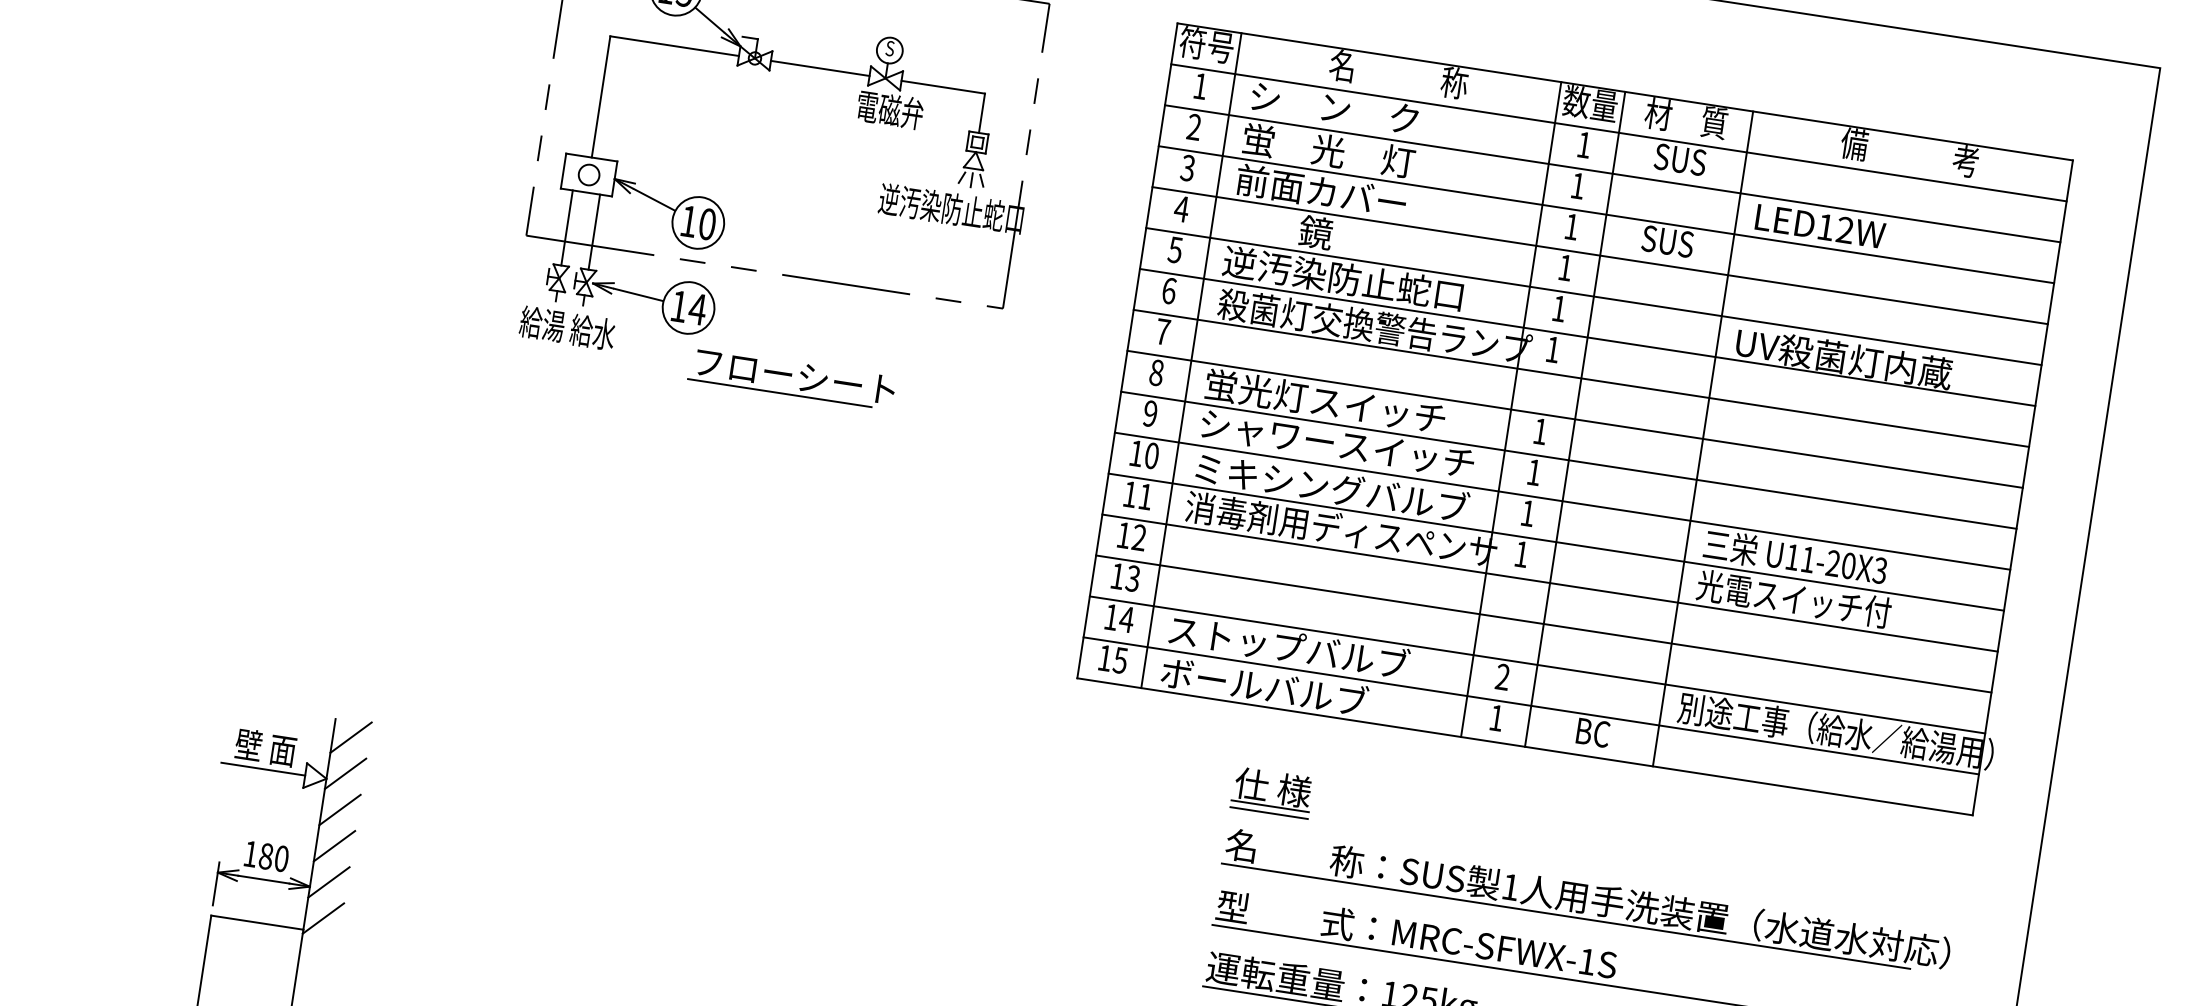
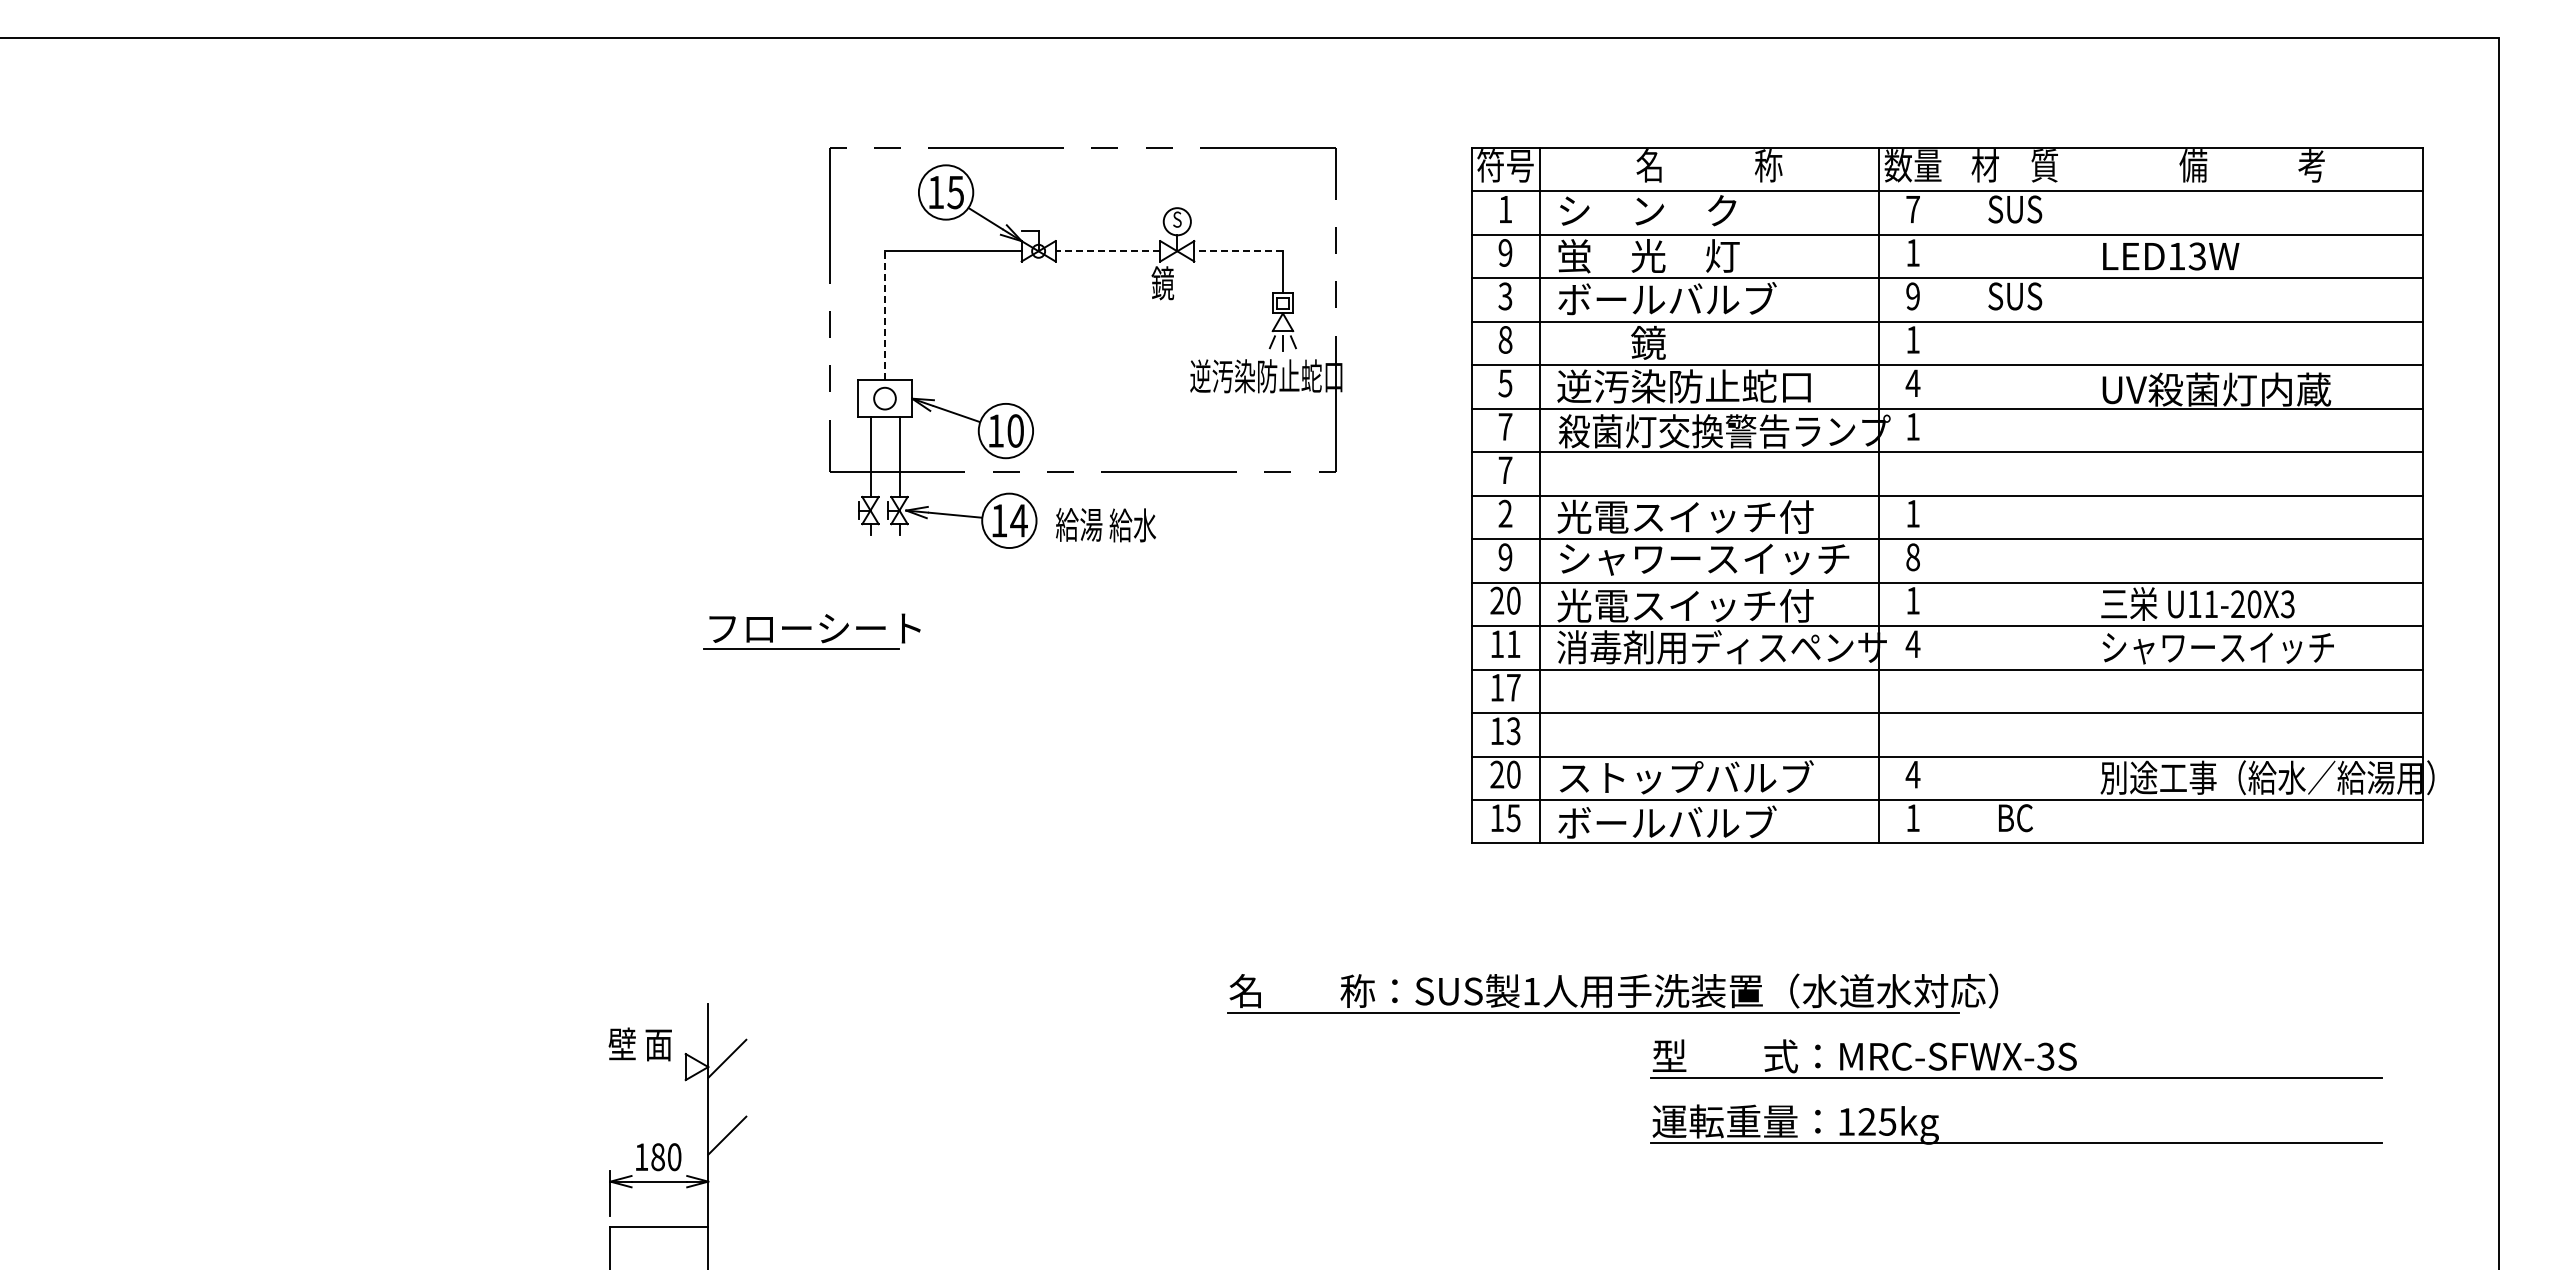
line: (819, 68) -> (1107, 251), solid -> dashed
line: (943, 87) -> (1238, 251), solid -> dashed
line: (601, 96) -> (885, 315), solid -> dashed
text: (889, 110) -> (1186, 283), 電磁弁 -> 鏡
text: (1194, 126) -> (1505, 252), 2 -> 9
text: (1583, 144) -> (1912, 209), 1 -> 7
text: (1339, 194) -> (1666, 299), 前面カバー -> ボールバルブ
text: (1181, 208) -> (1505, 339), 4 -> 8
text: (1571, 226) -> (1912, 296), 1 -> 9
text: (1845, 230) -> (2197, 256), LED12W -> LED13W
text: (1169, 290) -> (1505, 426), 6 -> 7
text: (1558, 307) -> (1912, 382), 1 -> 4
text: (567, 328) -> (1105, 525), moved
text: (1156, 372) -> (1505, 513), 8 -> 2
part: (791, 378) -> (811, 631), moved
text: (1325, 401) -> (1685, 516), 蛍光灯スイッチ -> 光電スイッチ付
line: (1575, 419) -> (1947, 495), removed
line: (1703, 438) -> (2083, 495), removed
text: (1136, 453) -> (1497, 600), 10 -> 20
text: (1533, 472) -> (1912, 557), 1 -> 8
text: (1329, 487) -> (1703, 605), ミキシングバルブ -> 光電スイッチ付
text: (1139, 537) -> (1513, 687), 12 -> 17
text: (1521, 553) -> (1912, 643), 1 -> 4
text: (1806, 601) -> (2216, 647), 光電スイッチ付 -> シャワースイッチ
text: (1119, 618) -> (1505, 774), 14 -> 20
text: (1502, 676) -> (1912, 774), 2 -> 4
line: (351, 737) -> (727, 1020), removed
line: (262, 769) -> (640, 1067), removed
part: (1276, 795) -> (1697, 933), removed
line: (340, 810) -> (727, 1097), removed
line: (329, 882) -> (727, 1174), removed
part: (1586, 900) -> (1612, 993), moved
line: (323, 918) -> (727, 1212), removed
text: (1586, 961) -> (2045, 1056), MRC-SFWX-1S -> MRC-SFWX-3S

